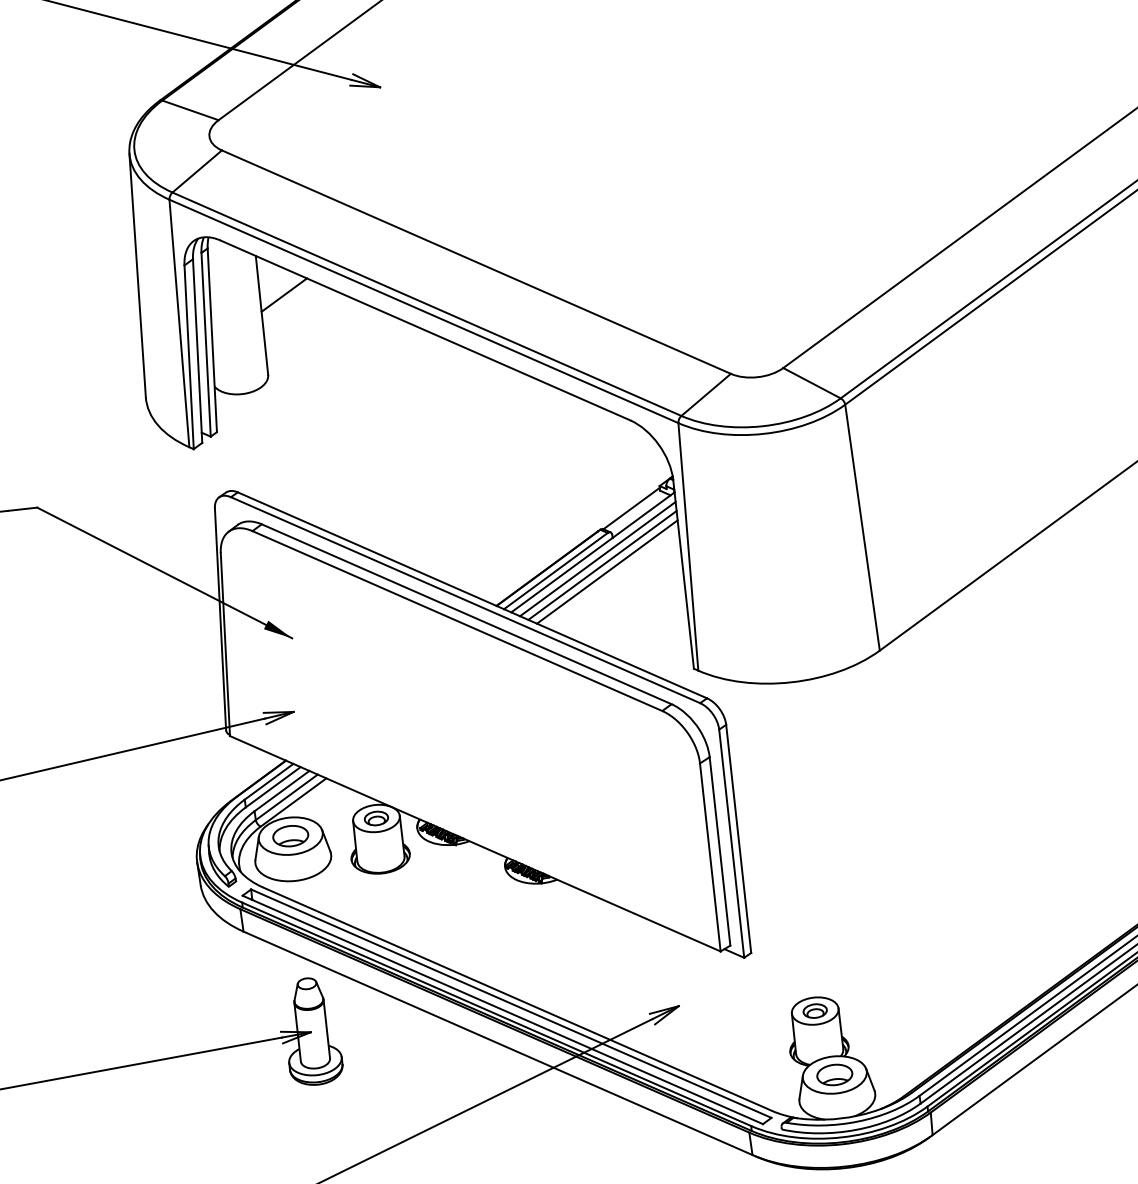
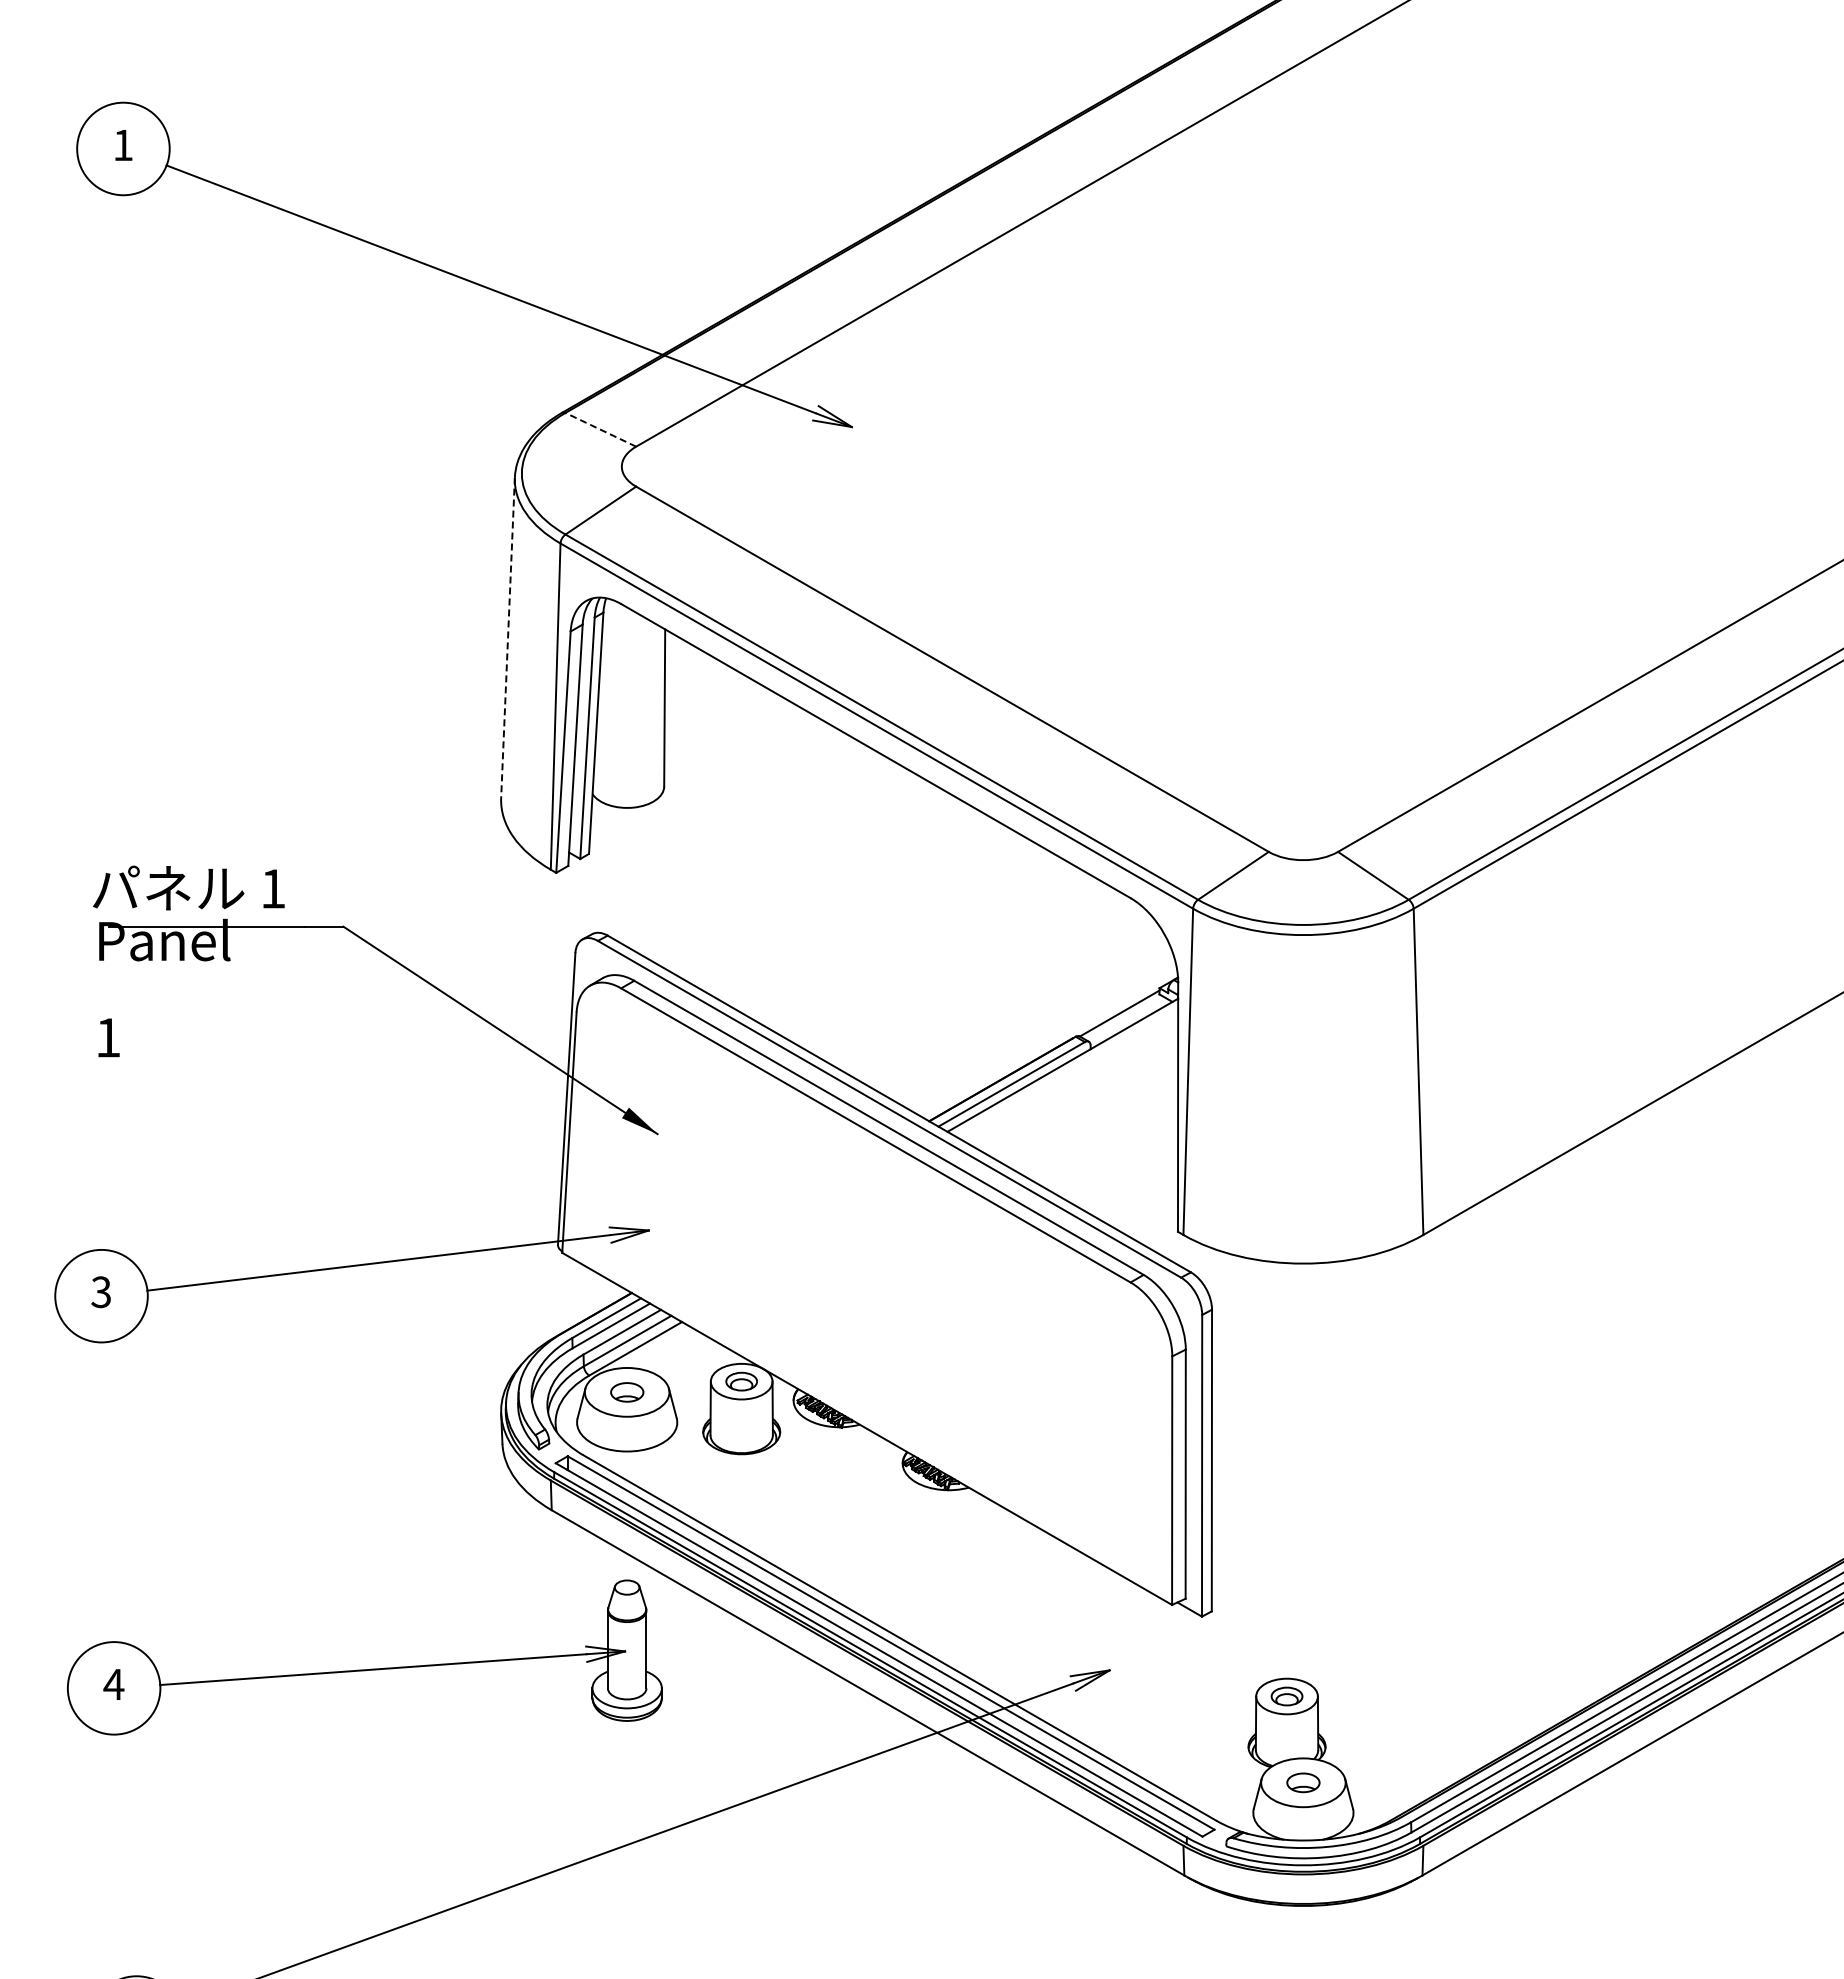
line: (190, 110) -> (600, 429), solid -> dashed
line: (138, 275) -> (508, 638), solid -> dashed
line: (284, 295) -> (696, 684), removed
line: (597, 558) -> (1068, 1074), removed
line: (602, 565) -> (1073, 1083), removed
line: (607, 571) -> (1078, 1092), removed
part: (291, 836) -> (627, 1392), size x0.7
part: (834, 1074) -> (1303, 1782), size x0.7

